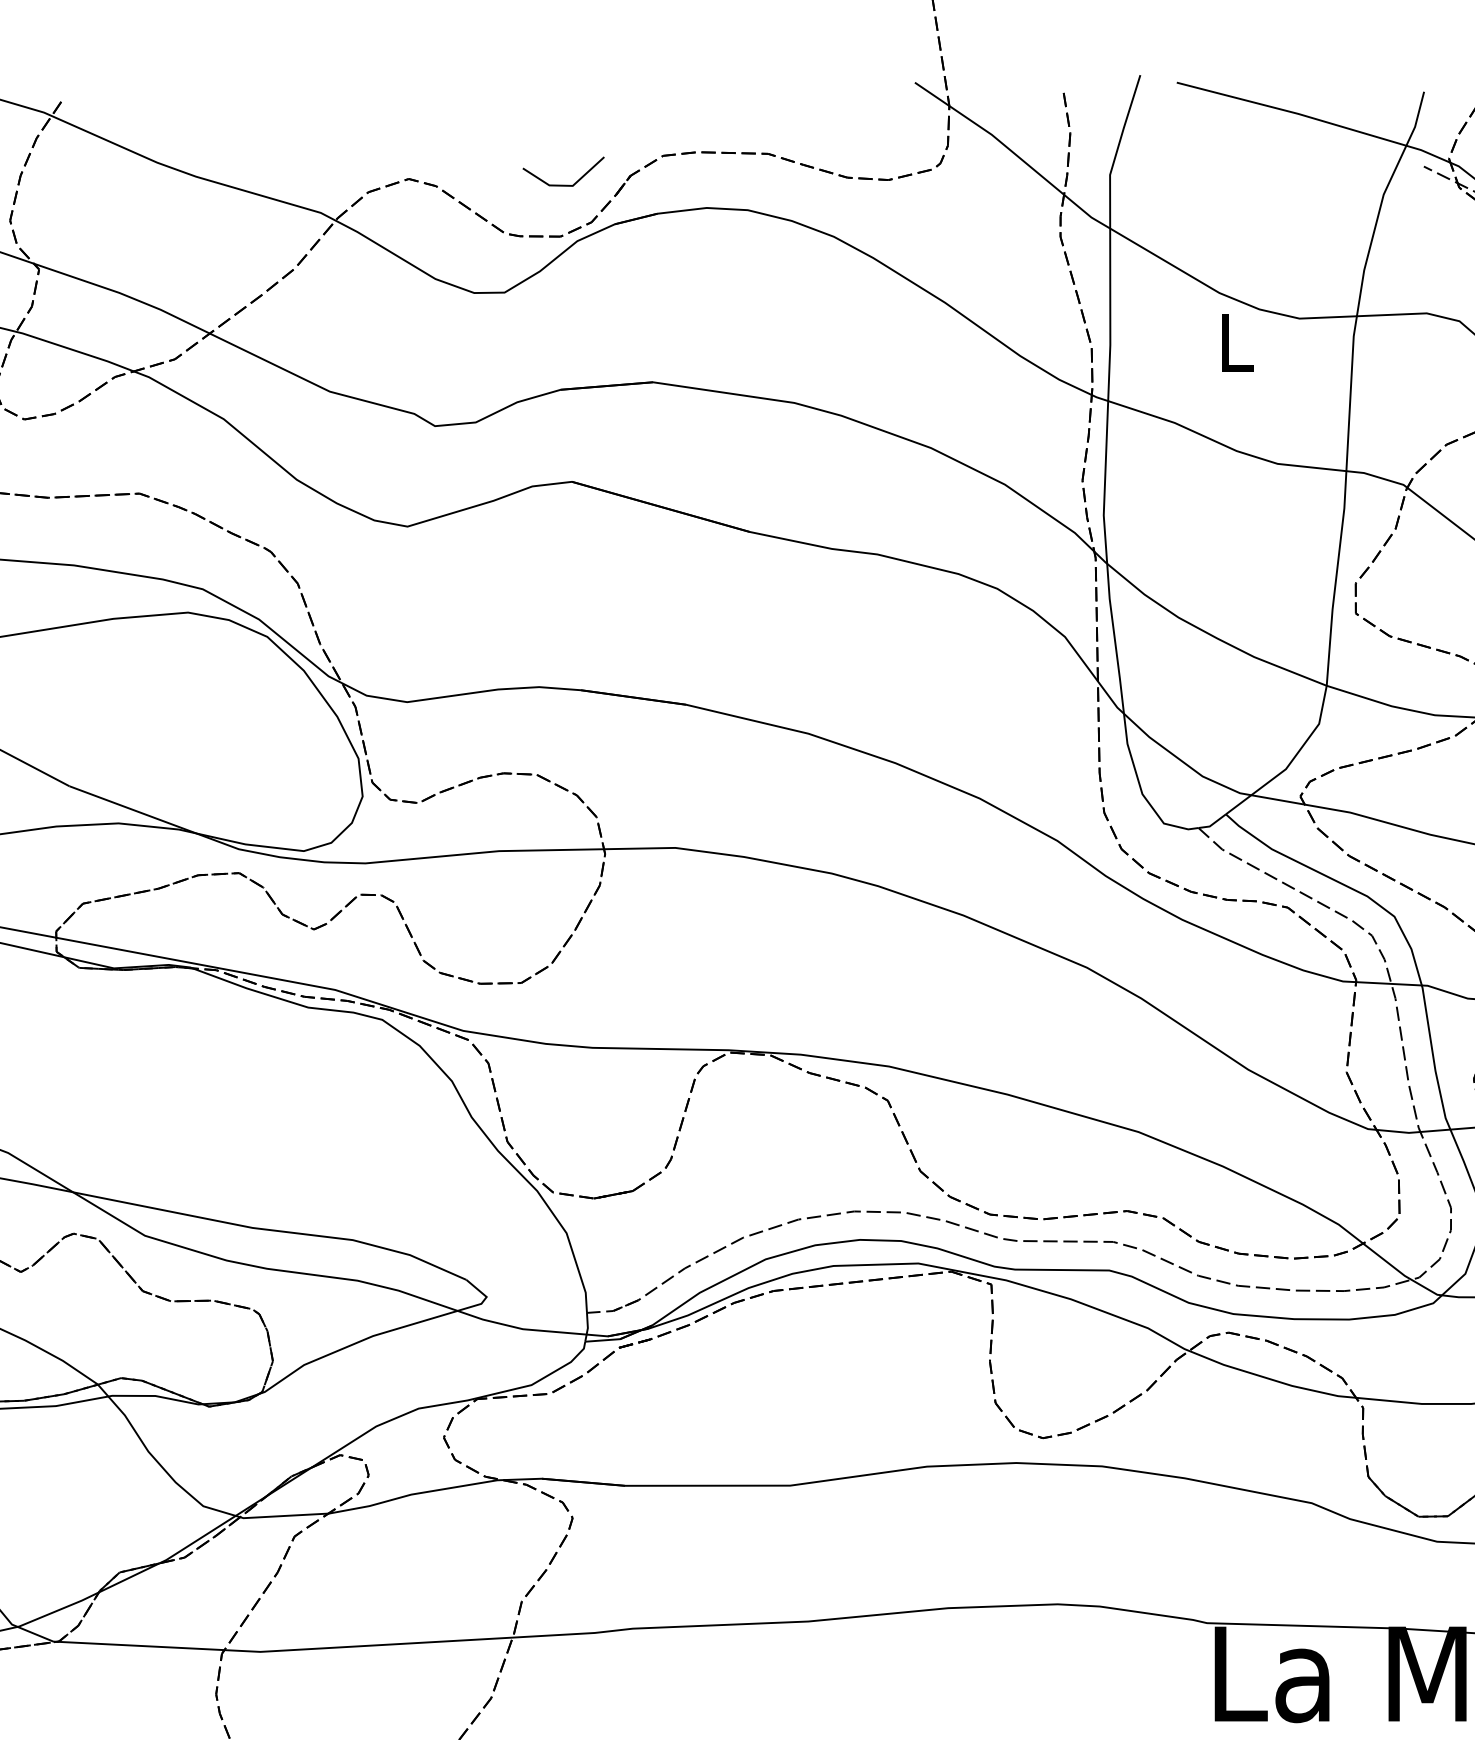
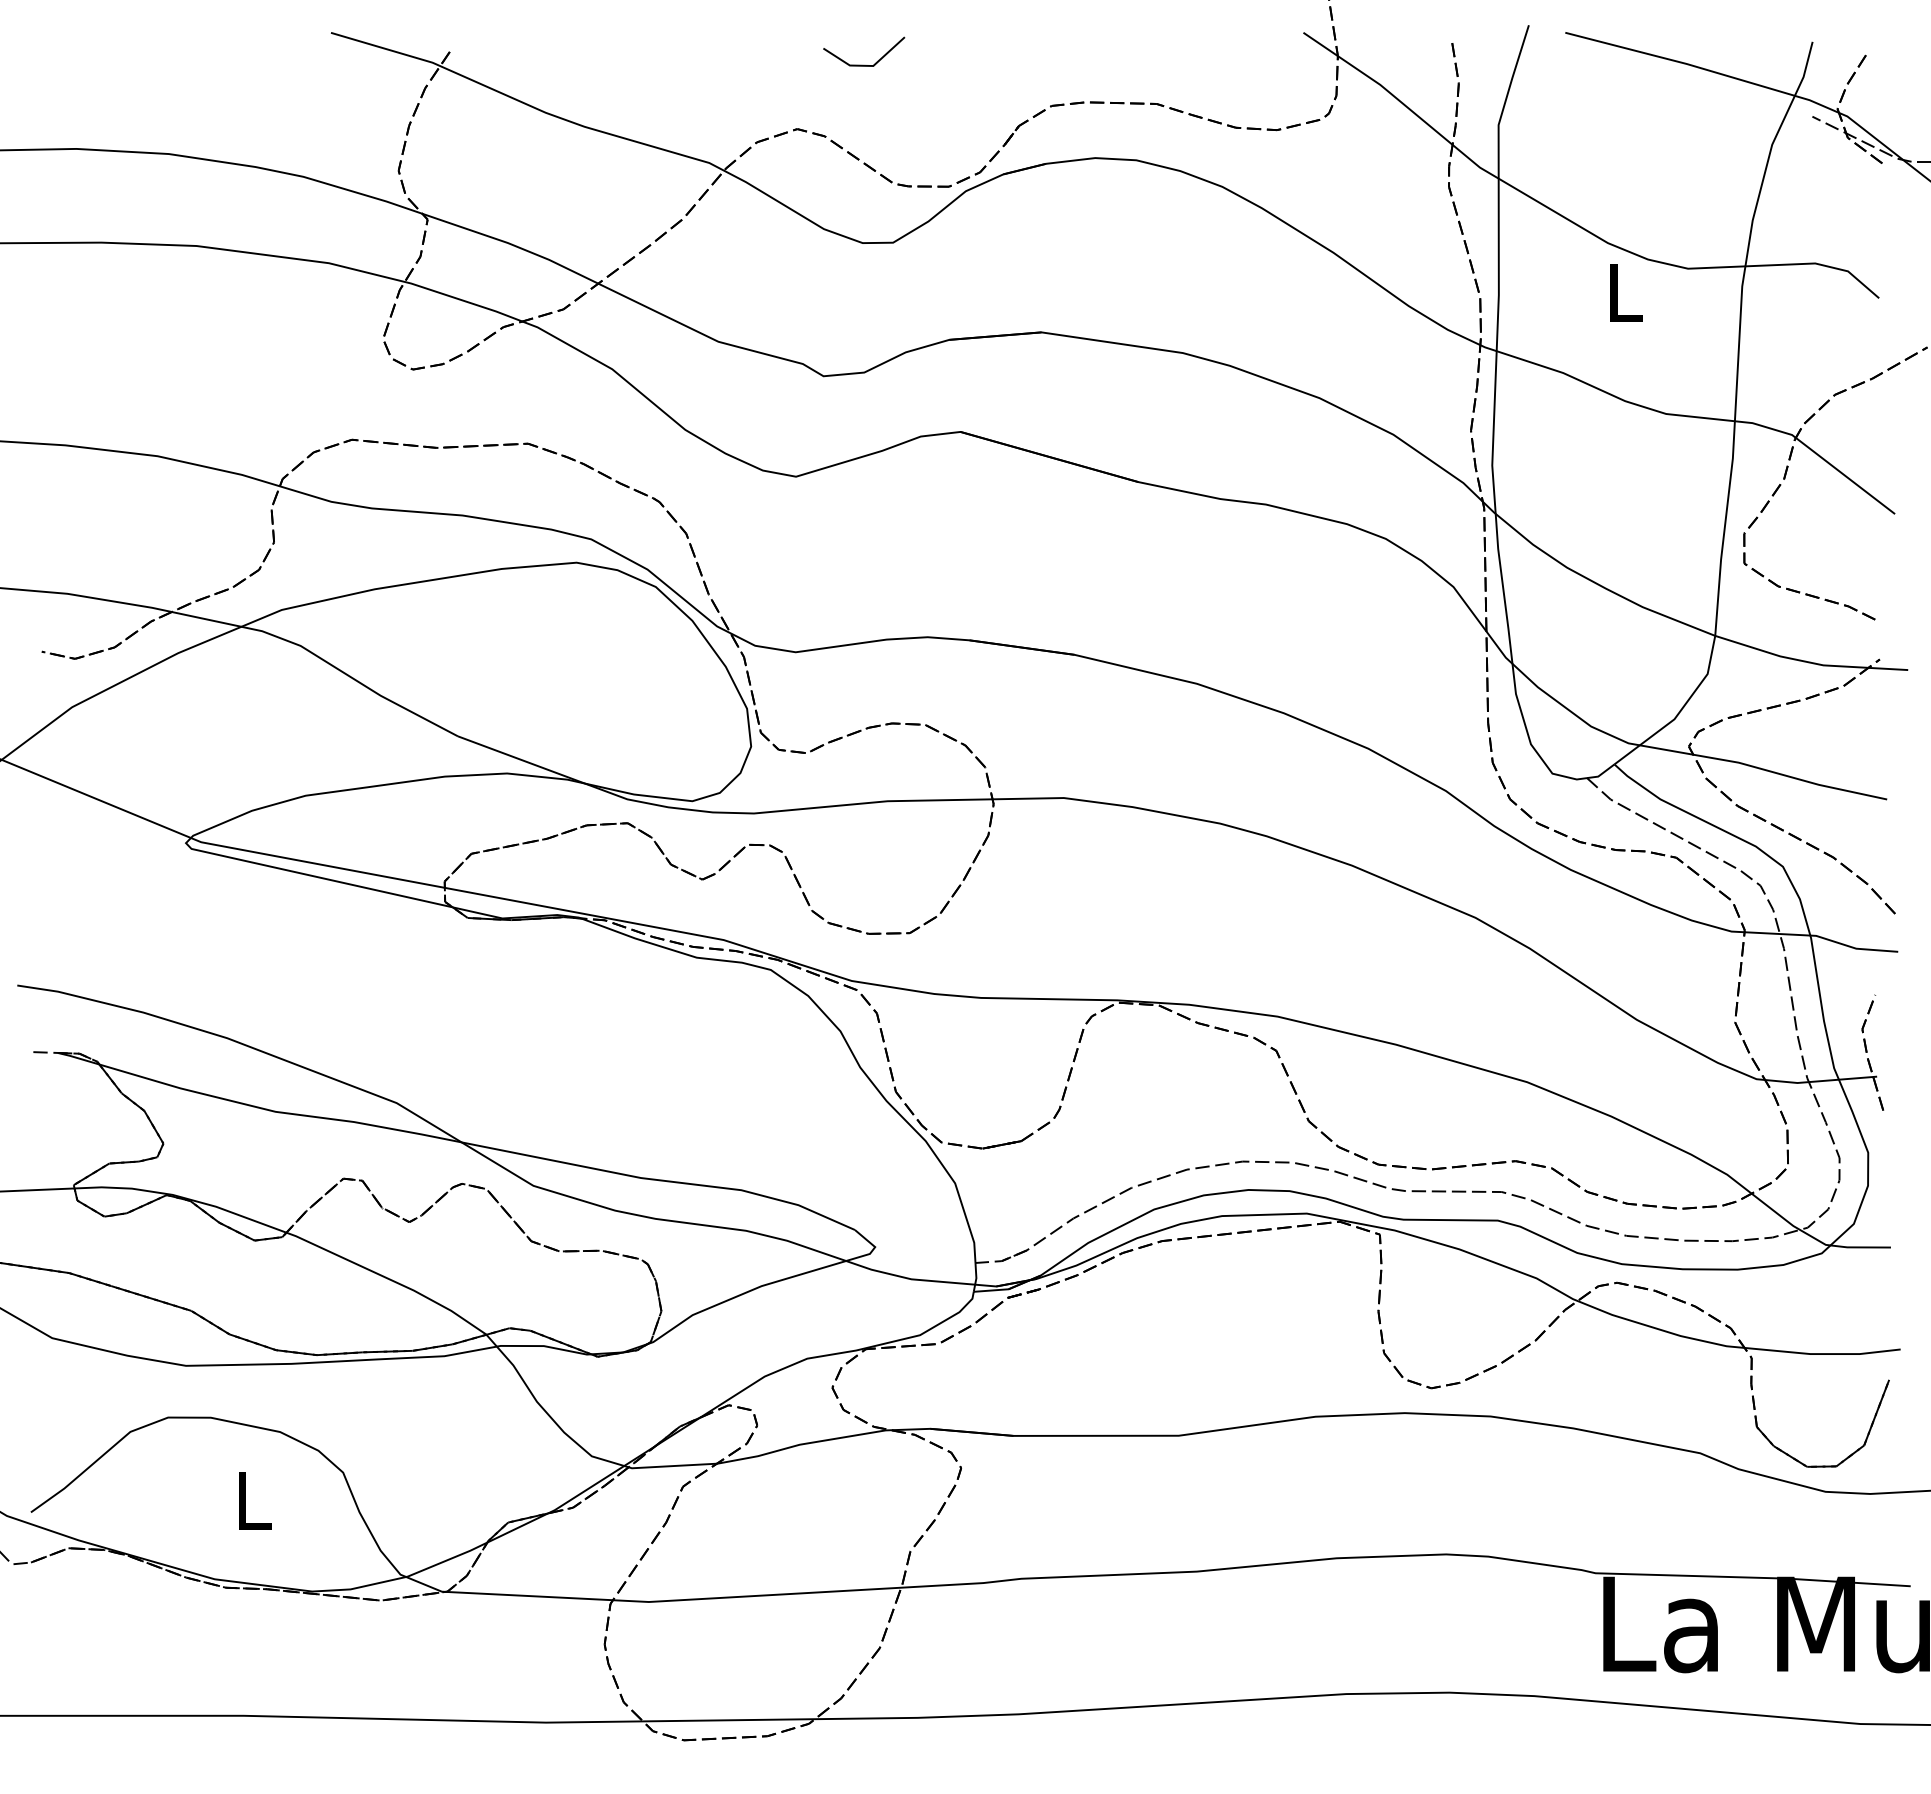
line: (563, 184) -> (864, 64), moved

